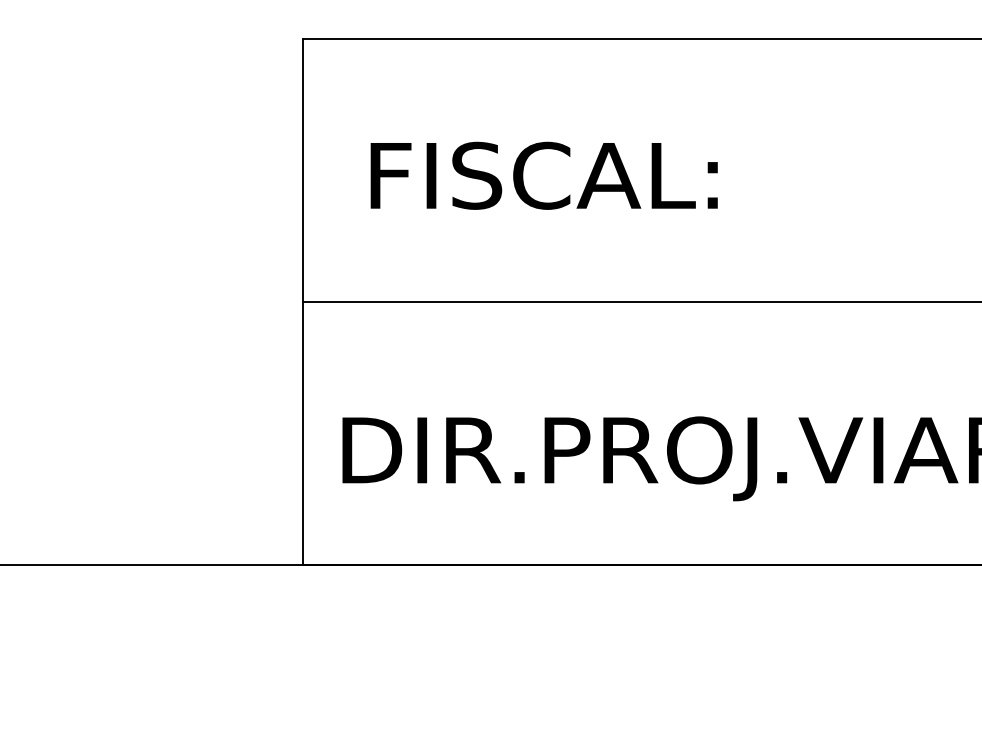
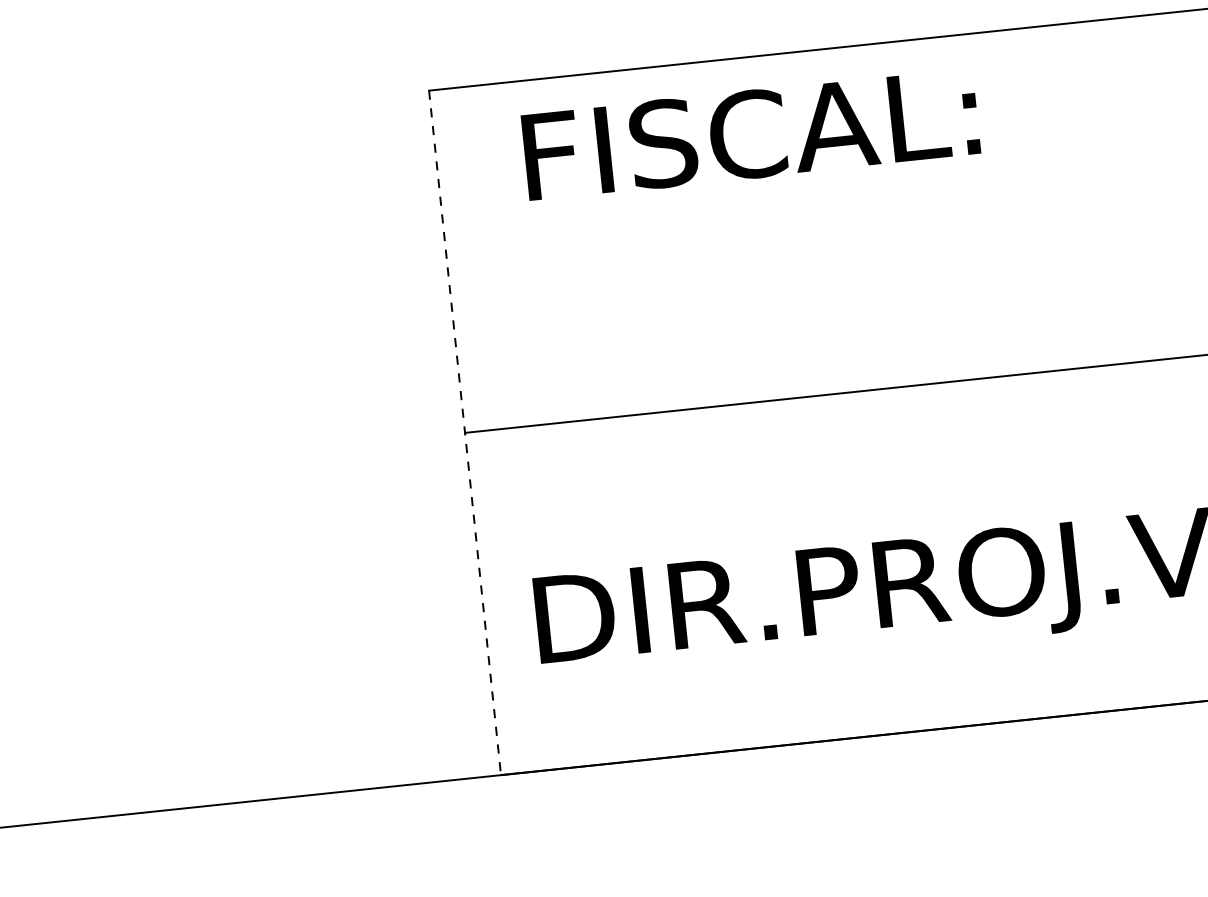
text: (543, 175) -> (749, 134), moved
line: (303, 301) -> (465, 432), solid -> dashed

